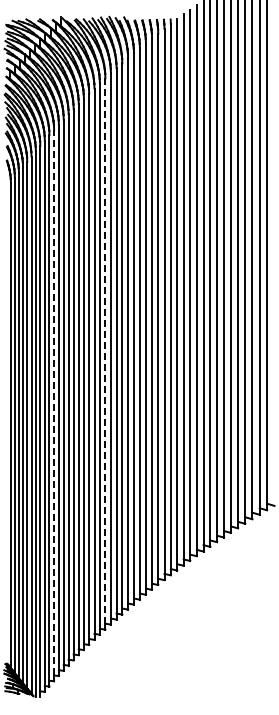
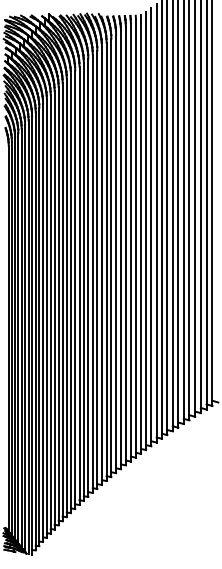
line: (105, 351) -> (83, 279), dashed -> solid
line: (54, 402) -> (43, 320), dashed -> solid

